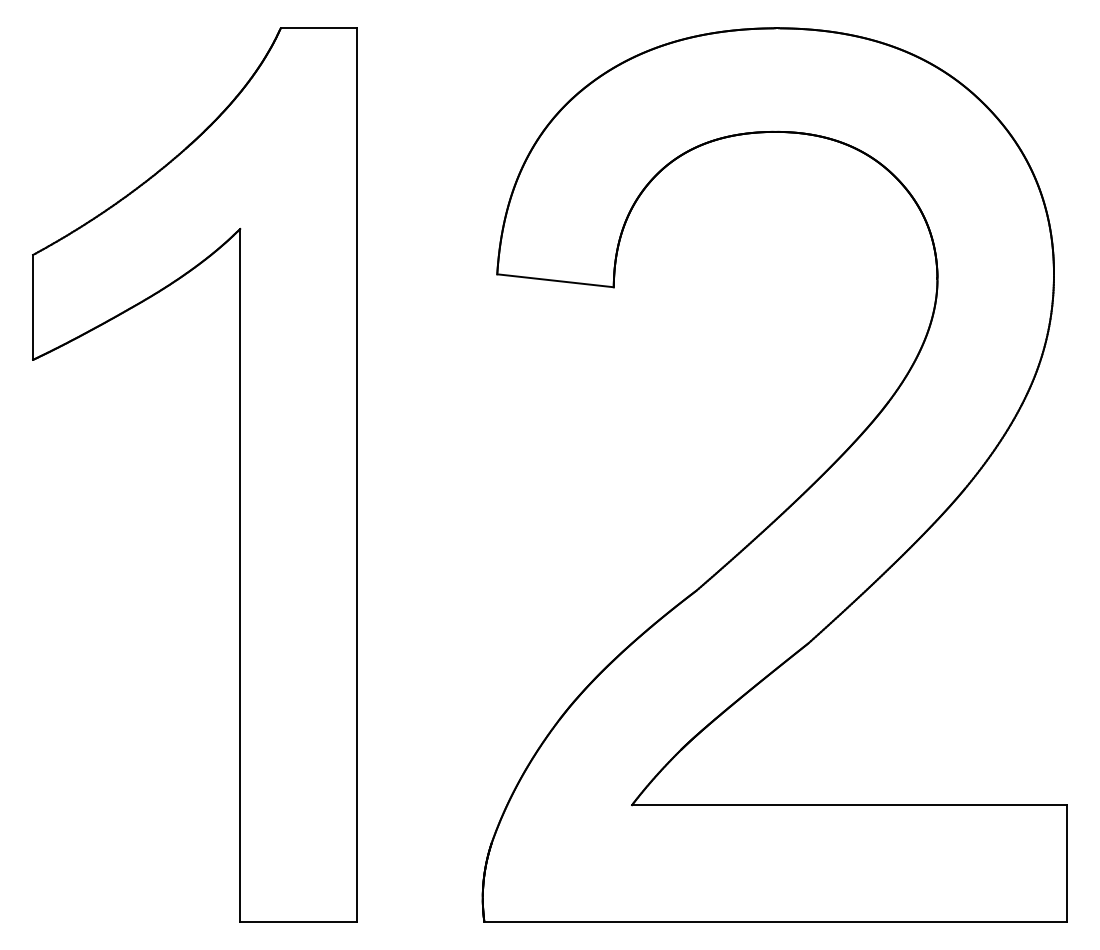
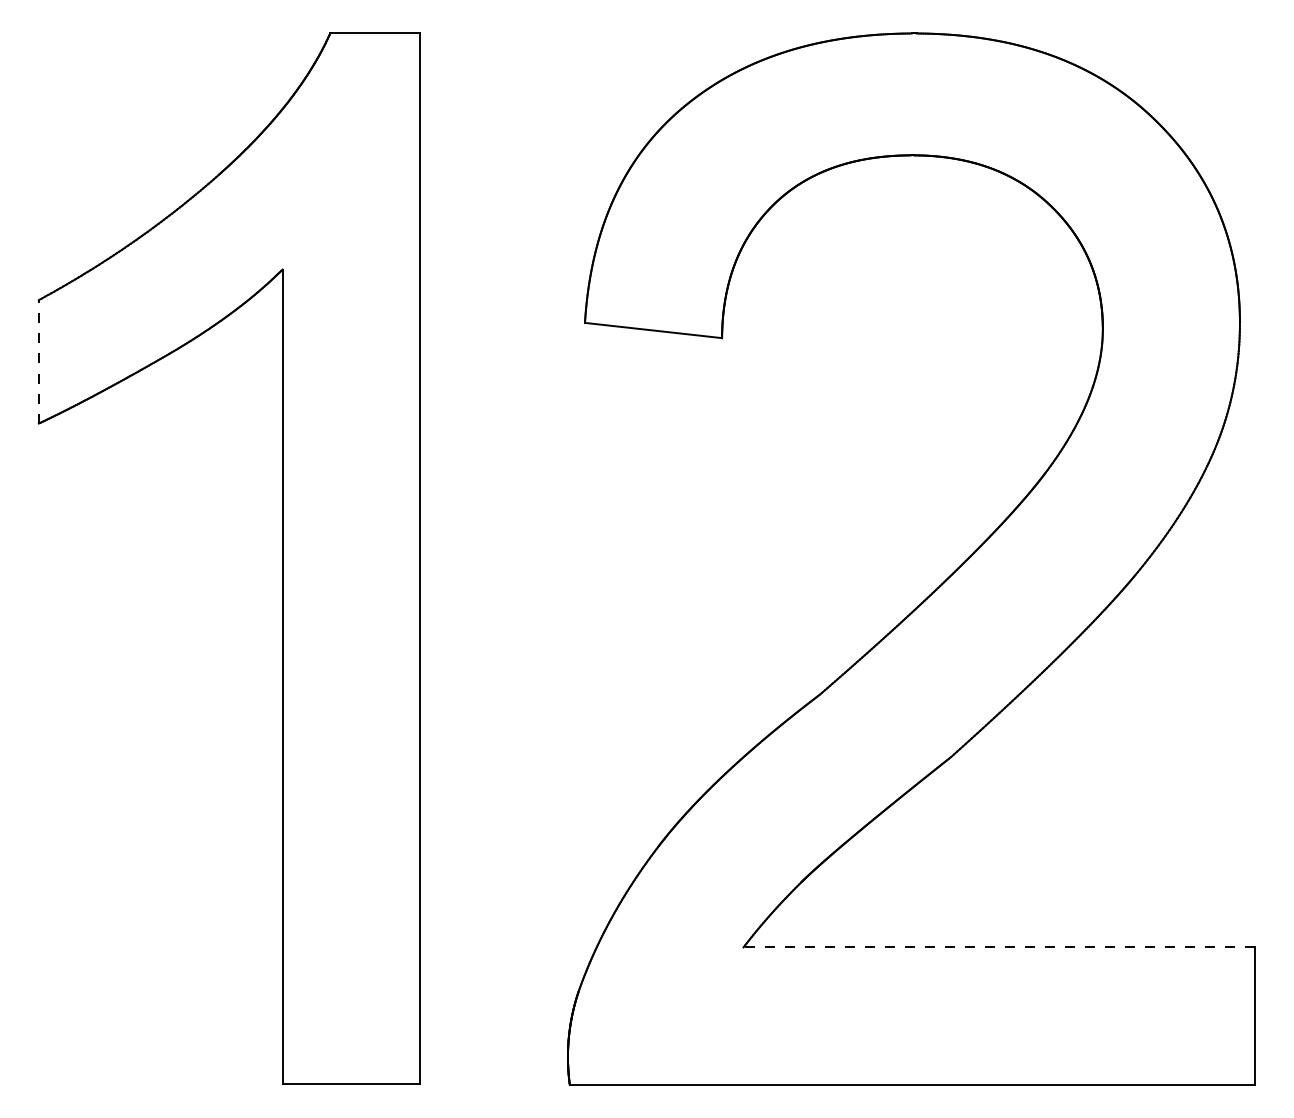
line: (32, 307) -> (38, 361), solid -> dashed
line: (849, 805) -> (999, 947), solid -> dashed

